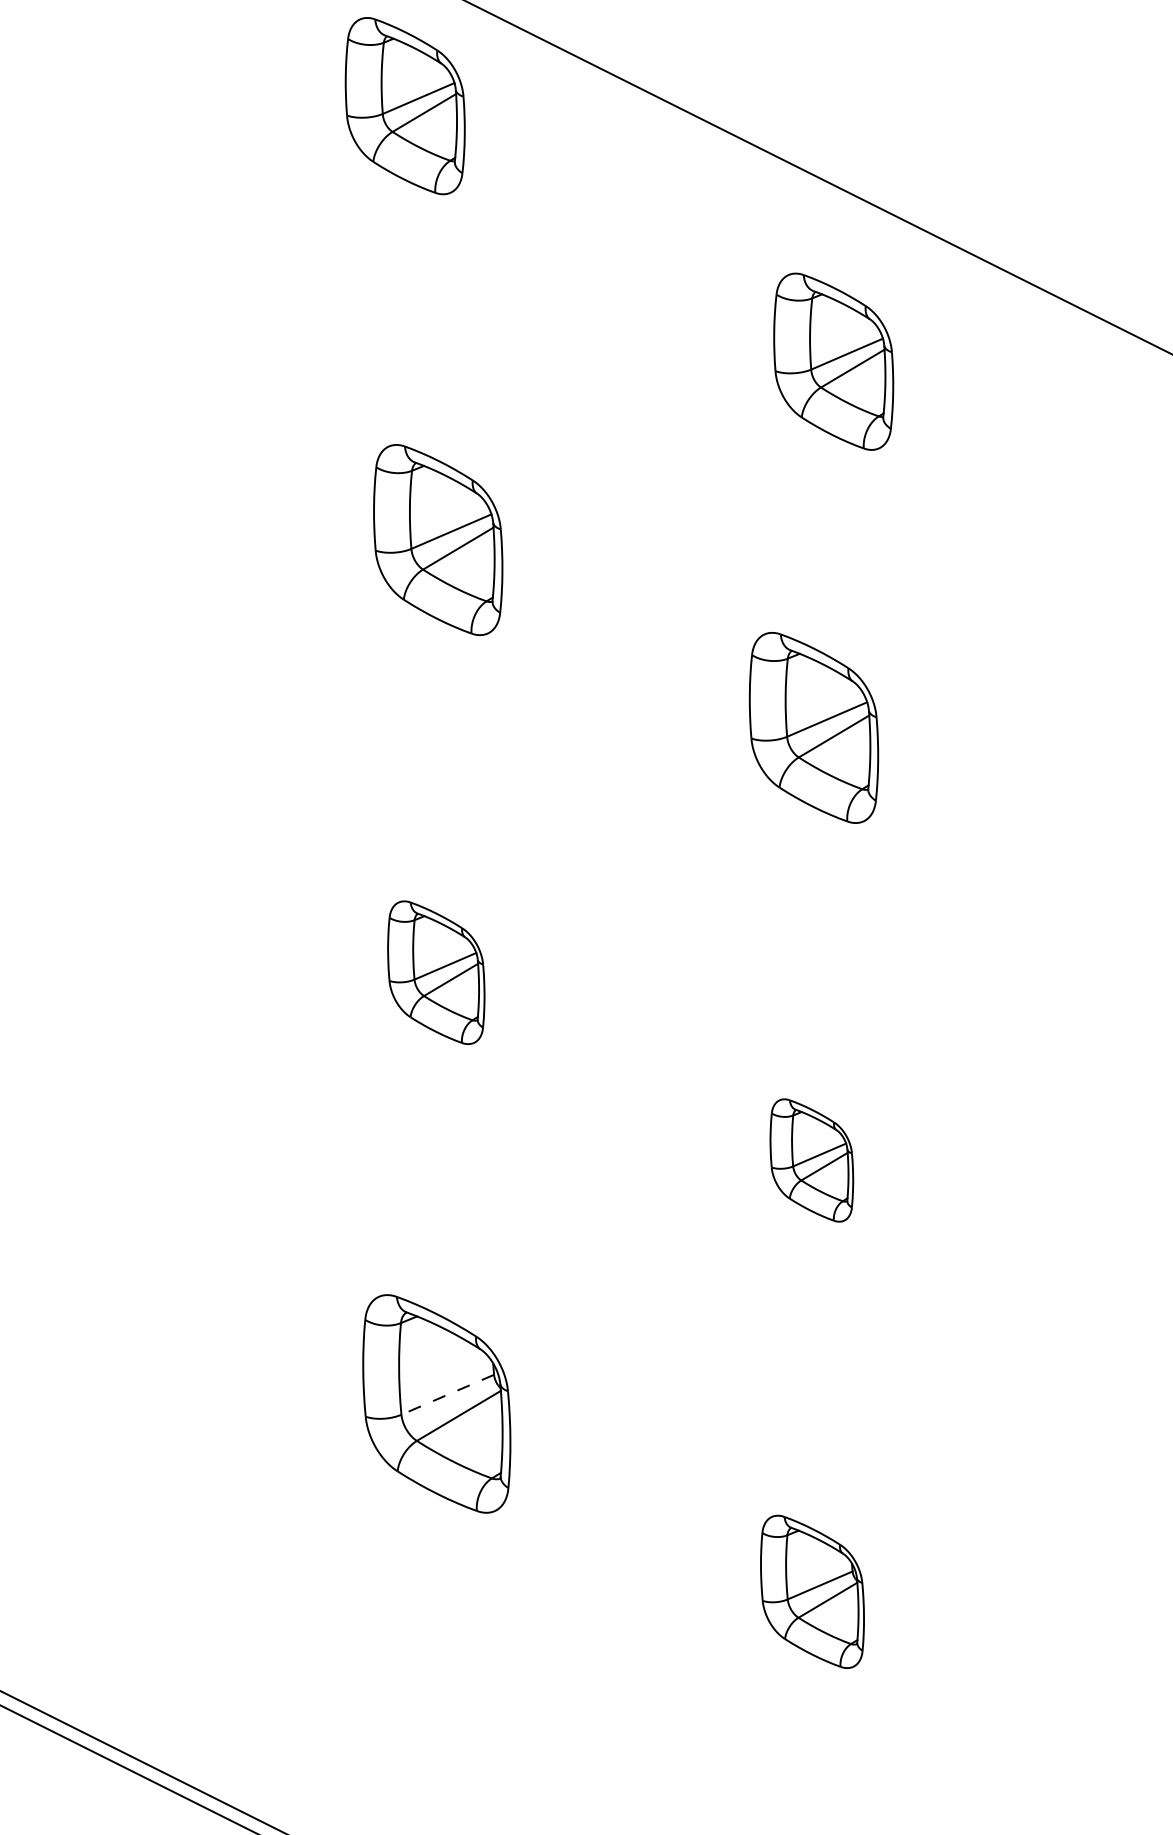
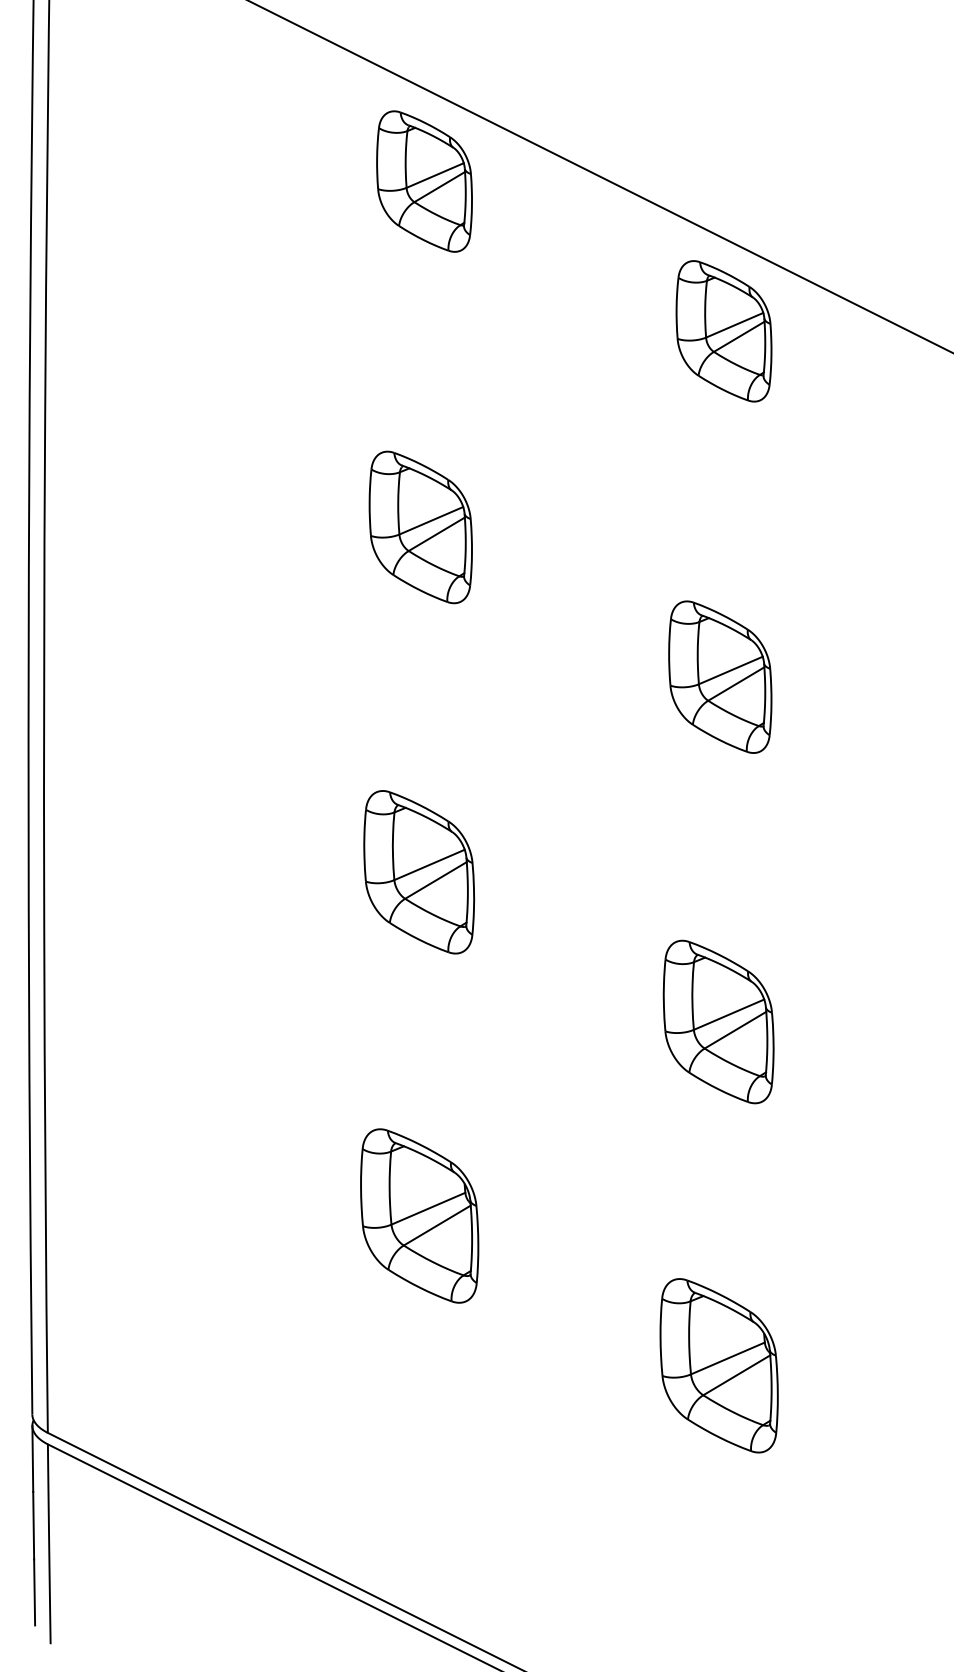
part: (405, 106) -> (424, 181), moved
part: (833, 361) -> (723, 331), moved
part: (436, 972) -> (419, 872), size x1.43
part: (811, 1159) -> (718, 1021), size x1.67
line: (446, 1394) -> (427, 1208), dashed -> solid
part: (811, 1591) -> (718, 1365), size x1.43

